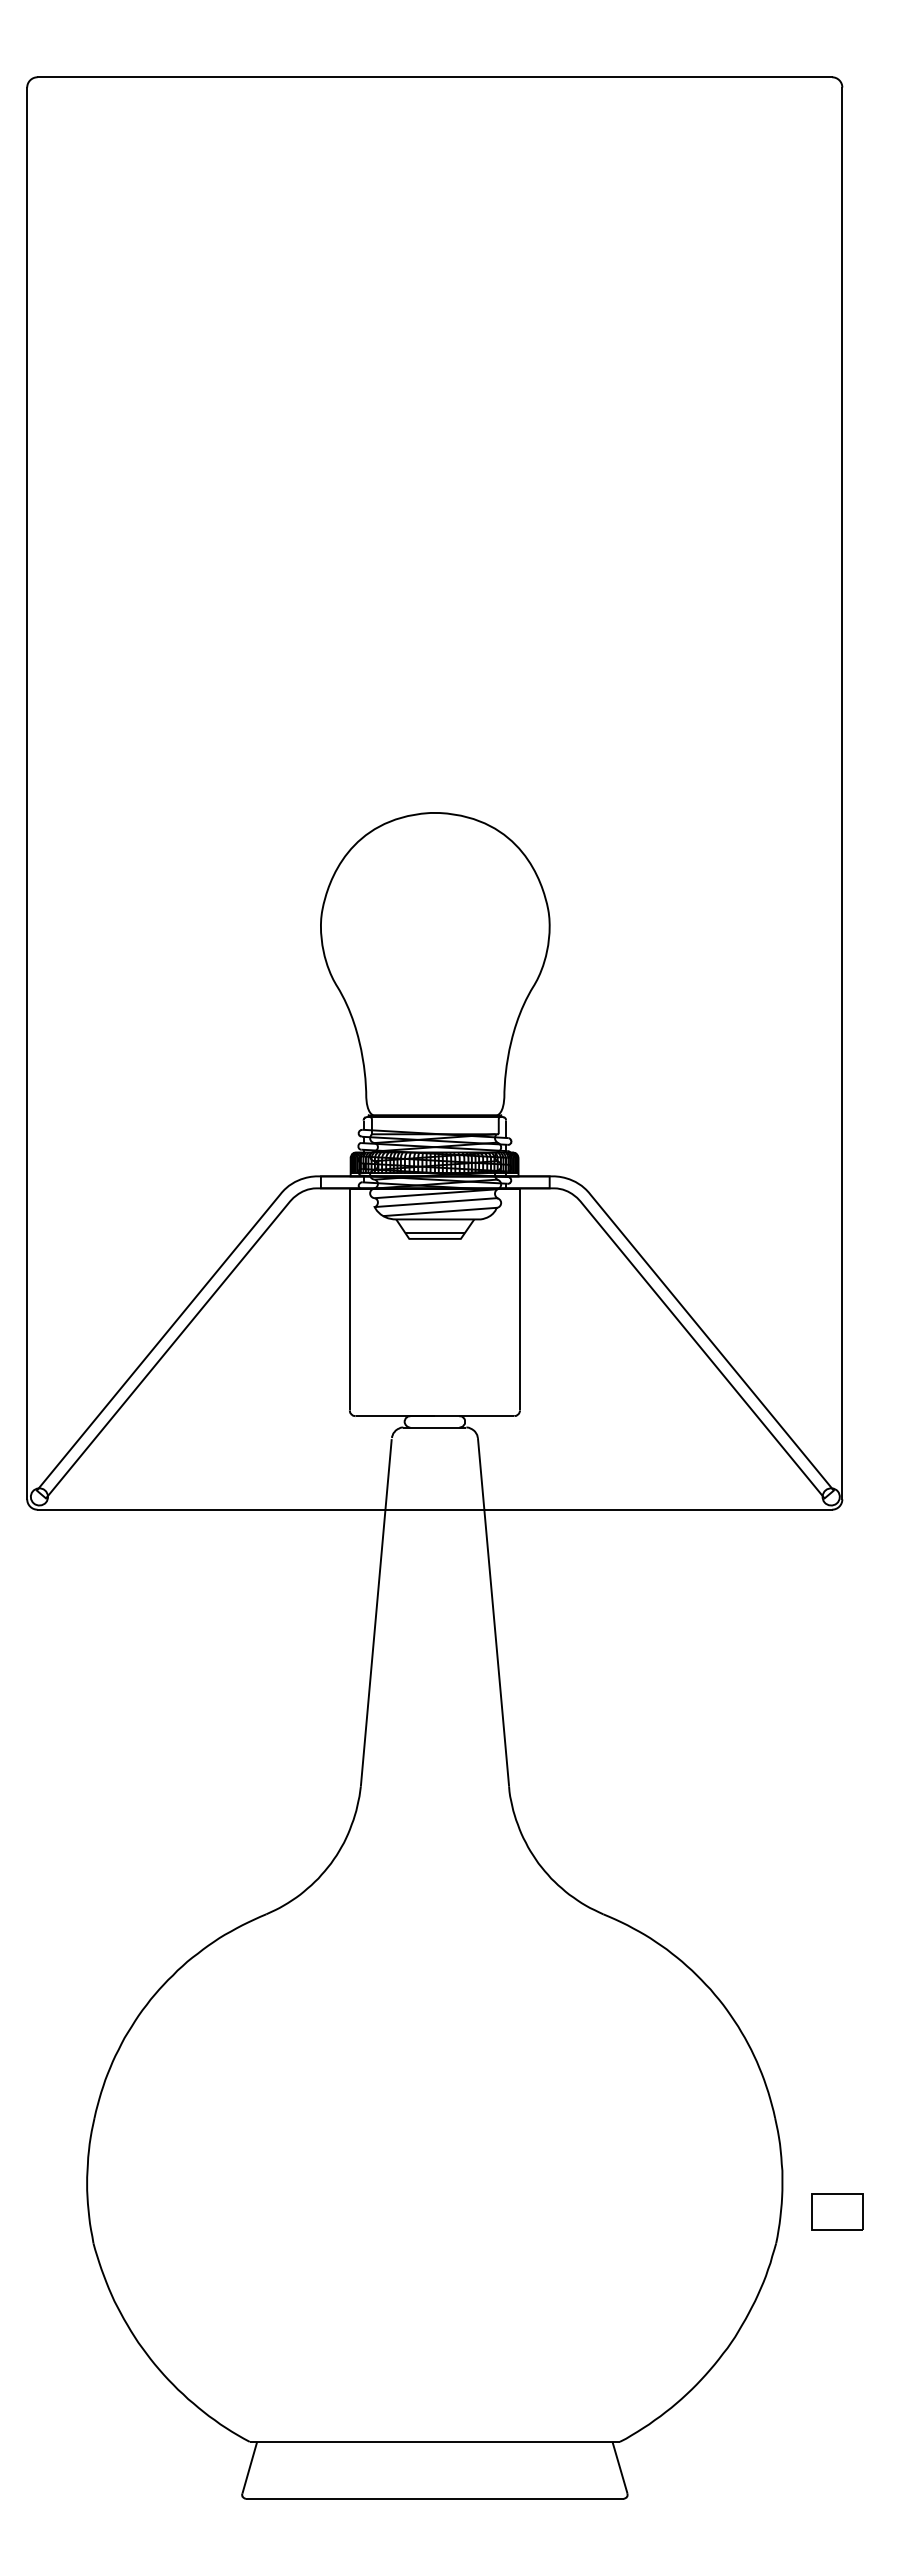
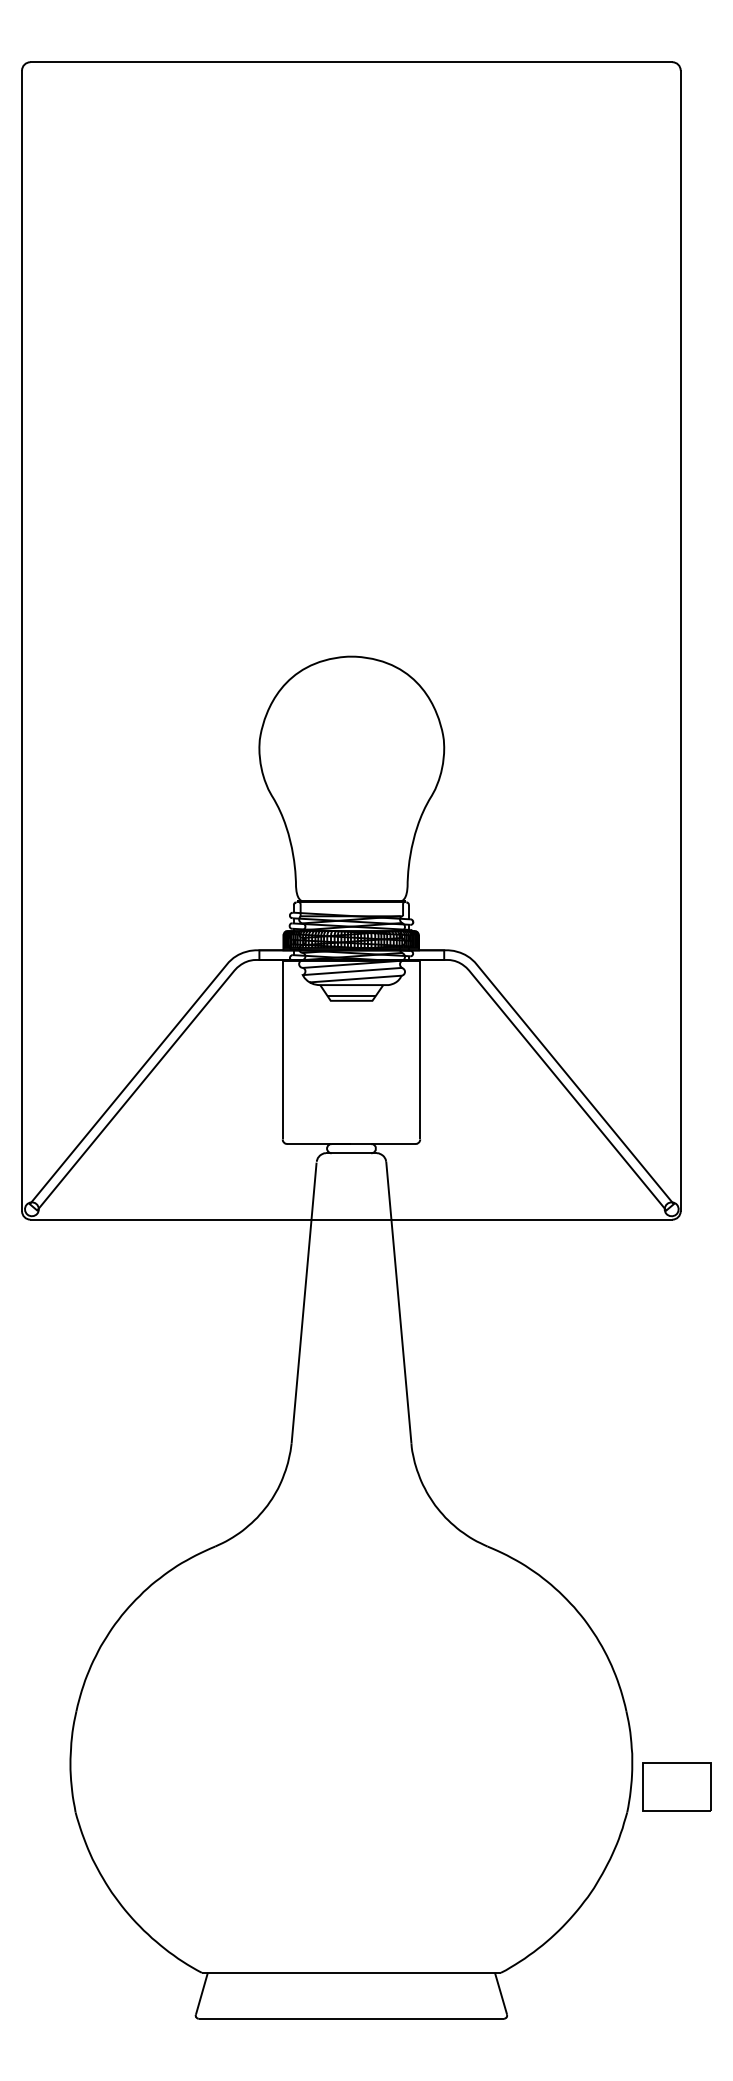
part: (837, 2211) -> (676, 1786), size x1.67

